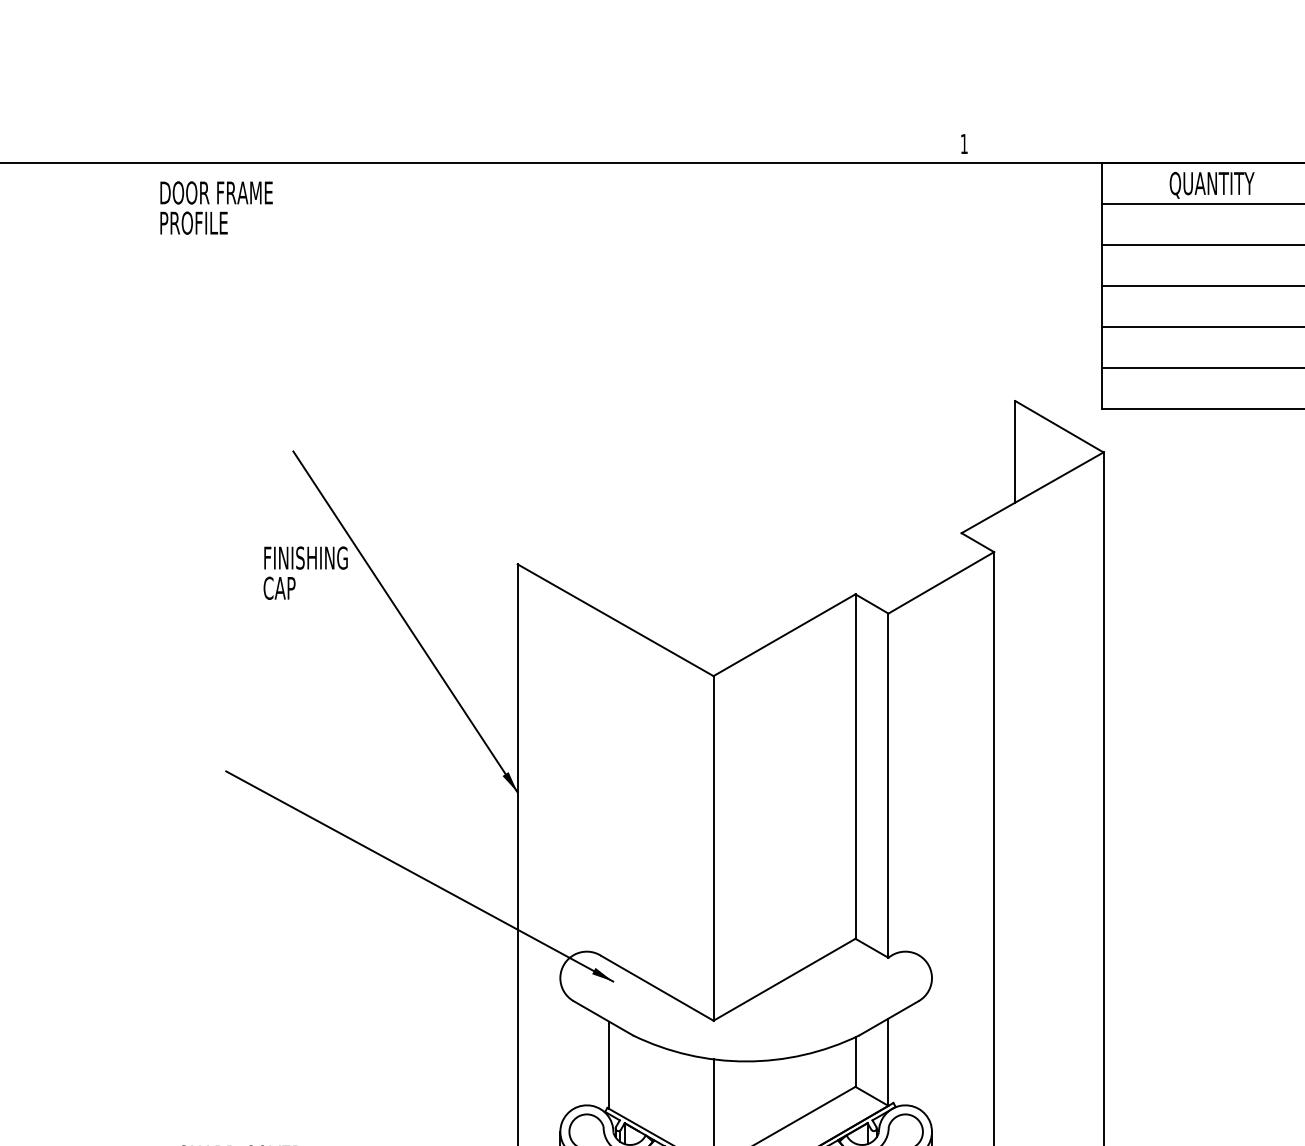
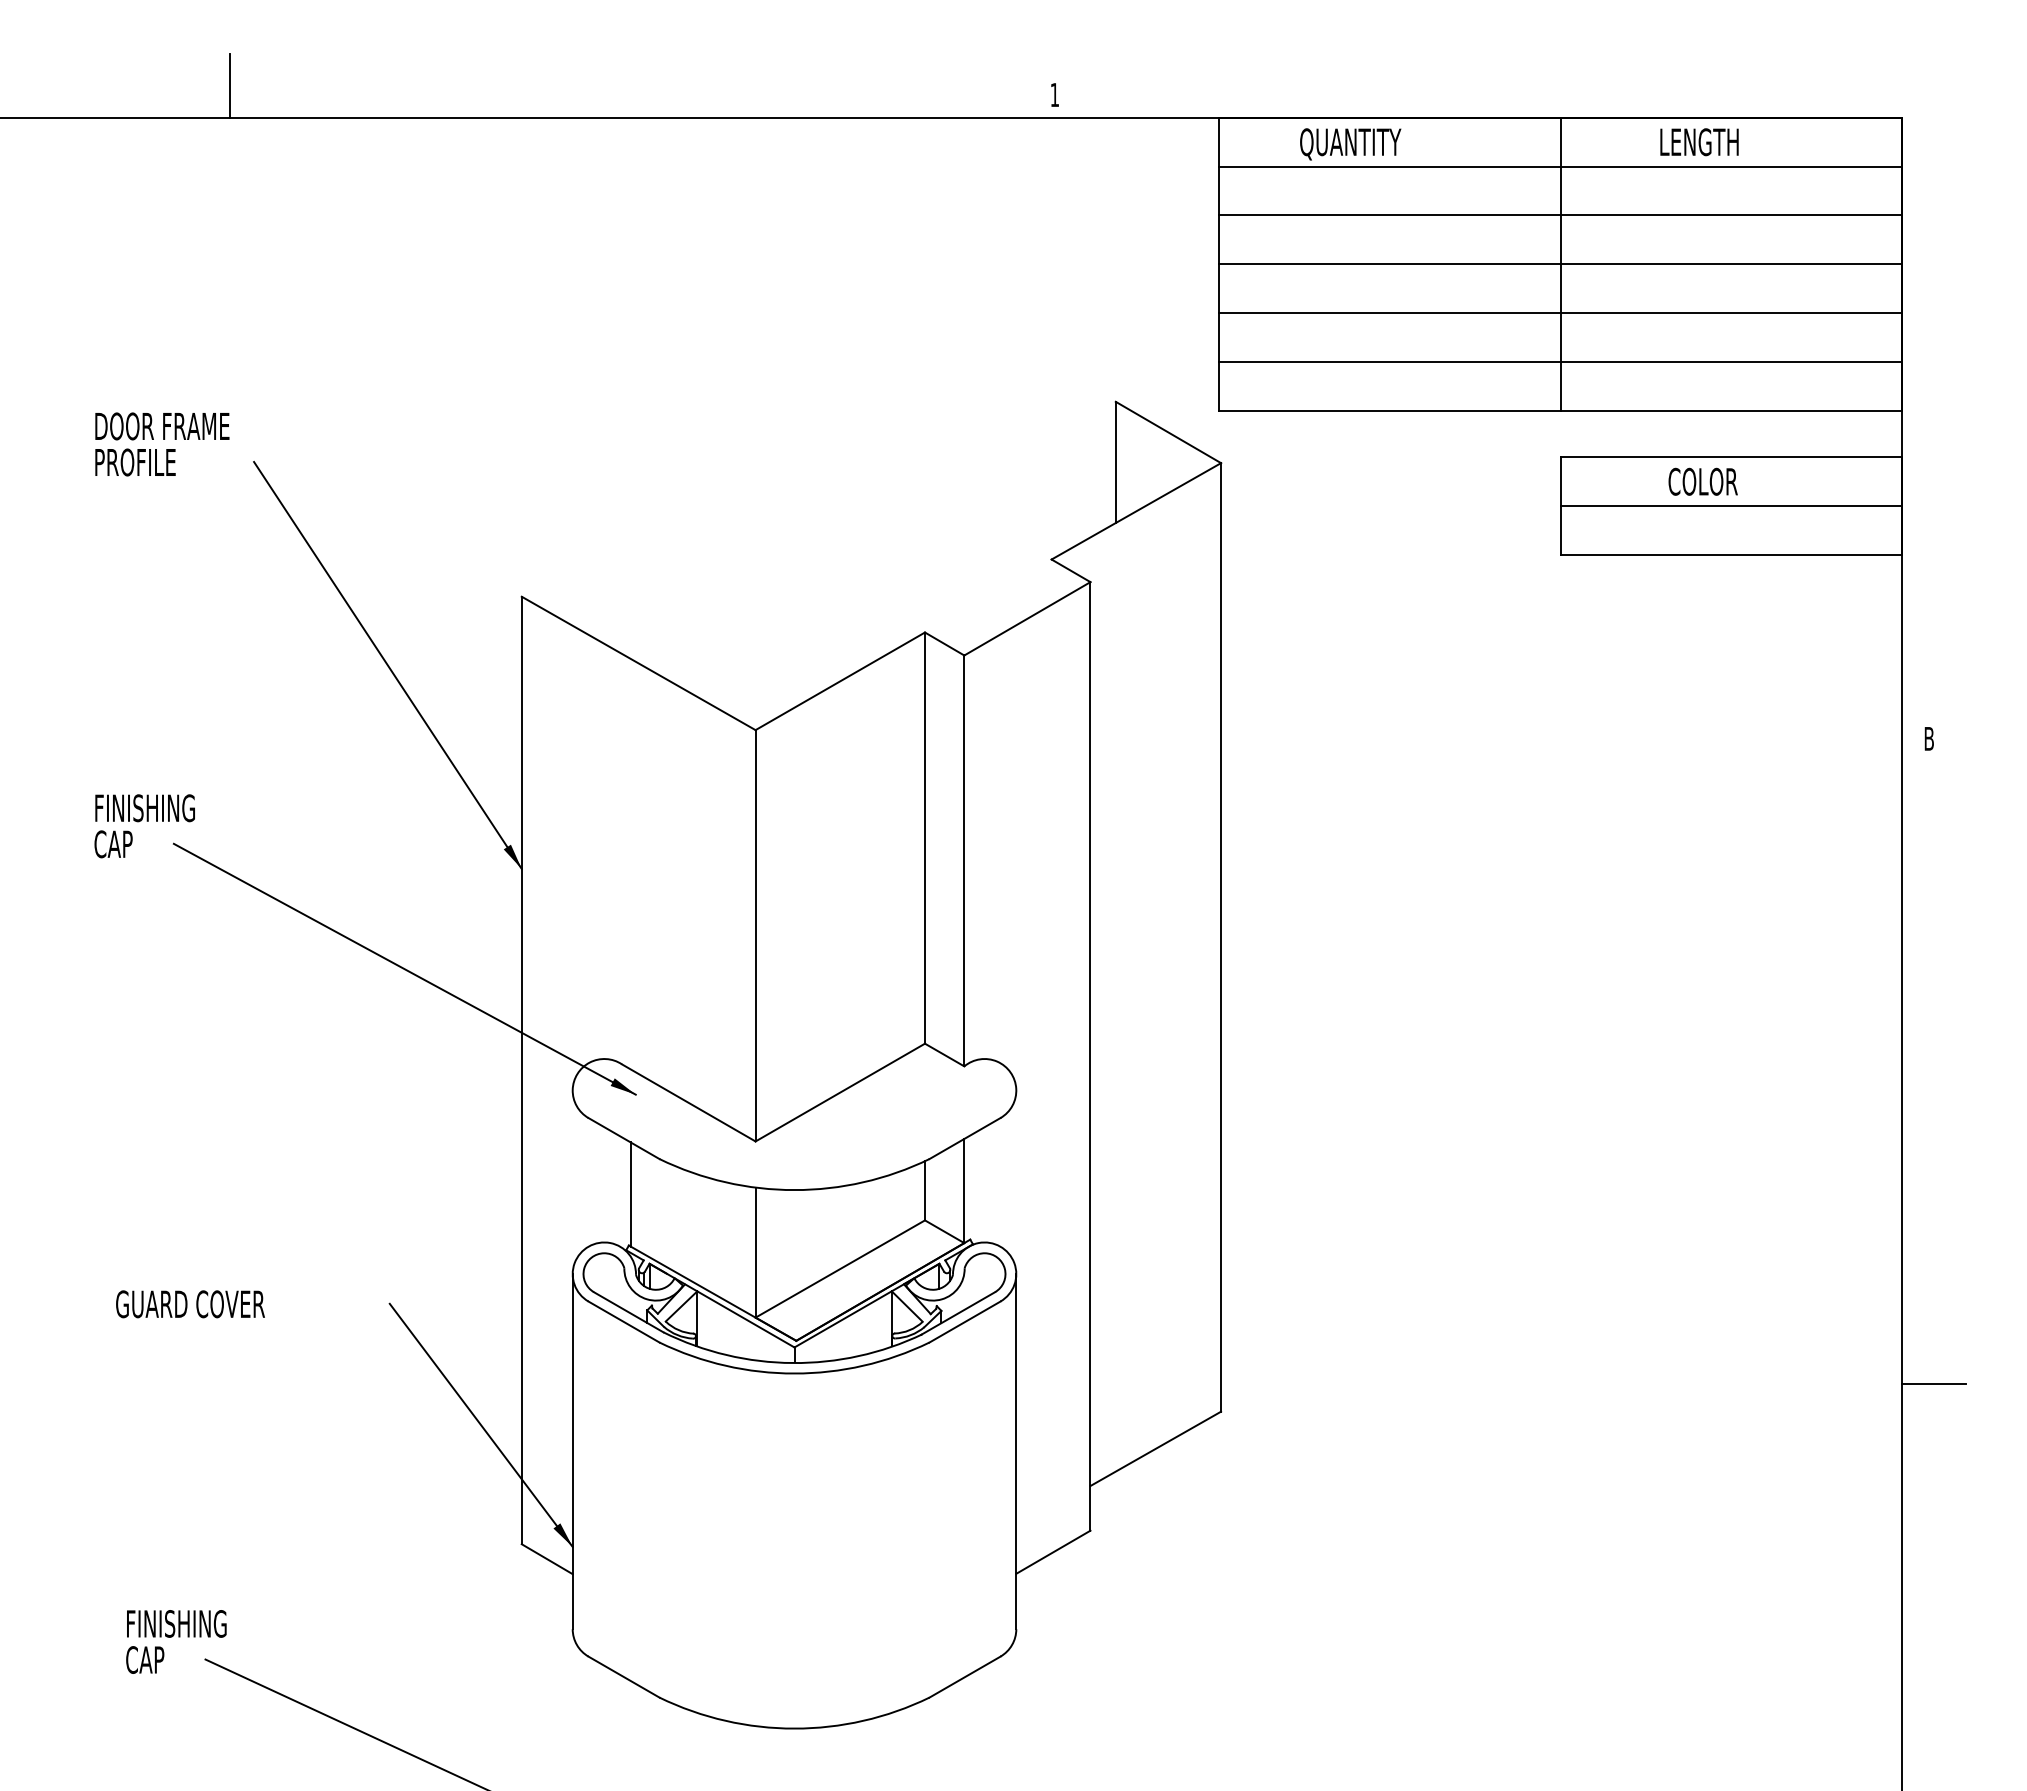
line: (273, 136) -> (230, 85), added
text: (216, 208) -> (162, 444), moved
text: (305, 573) -> (144, 826), moved

